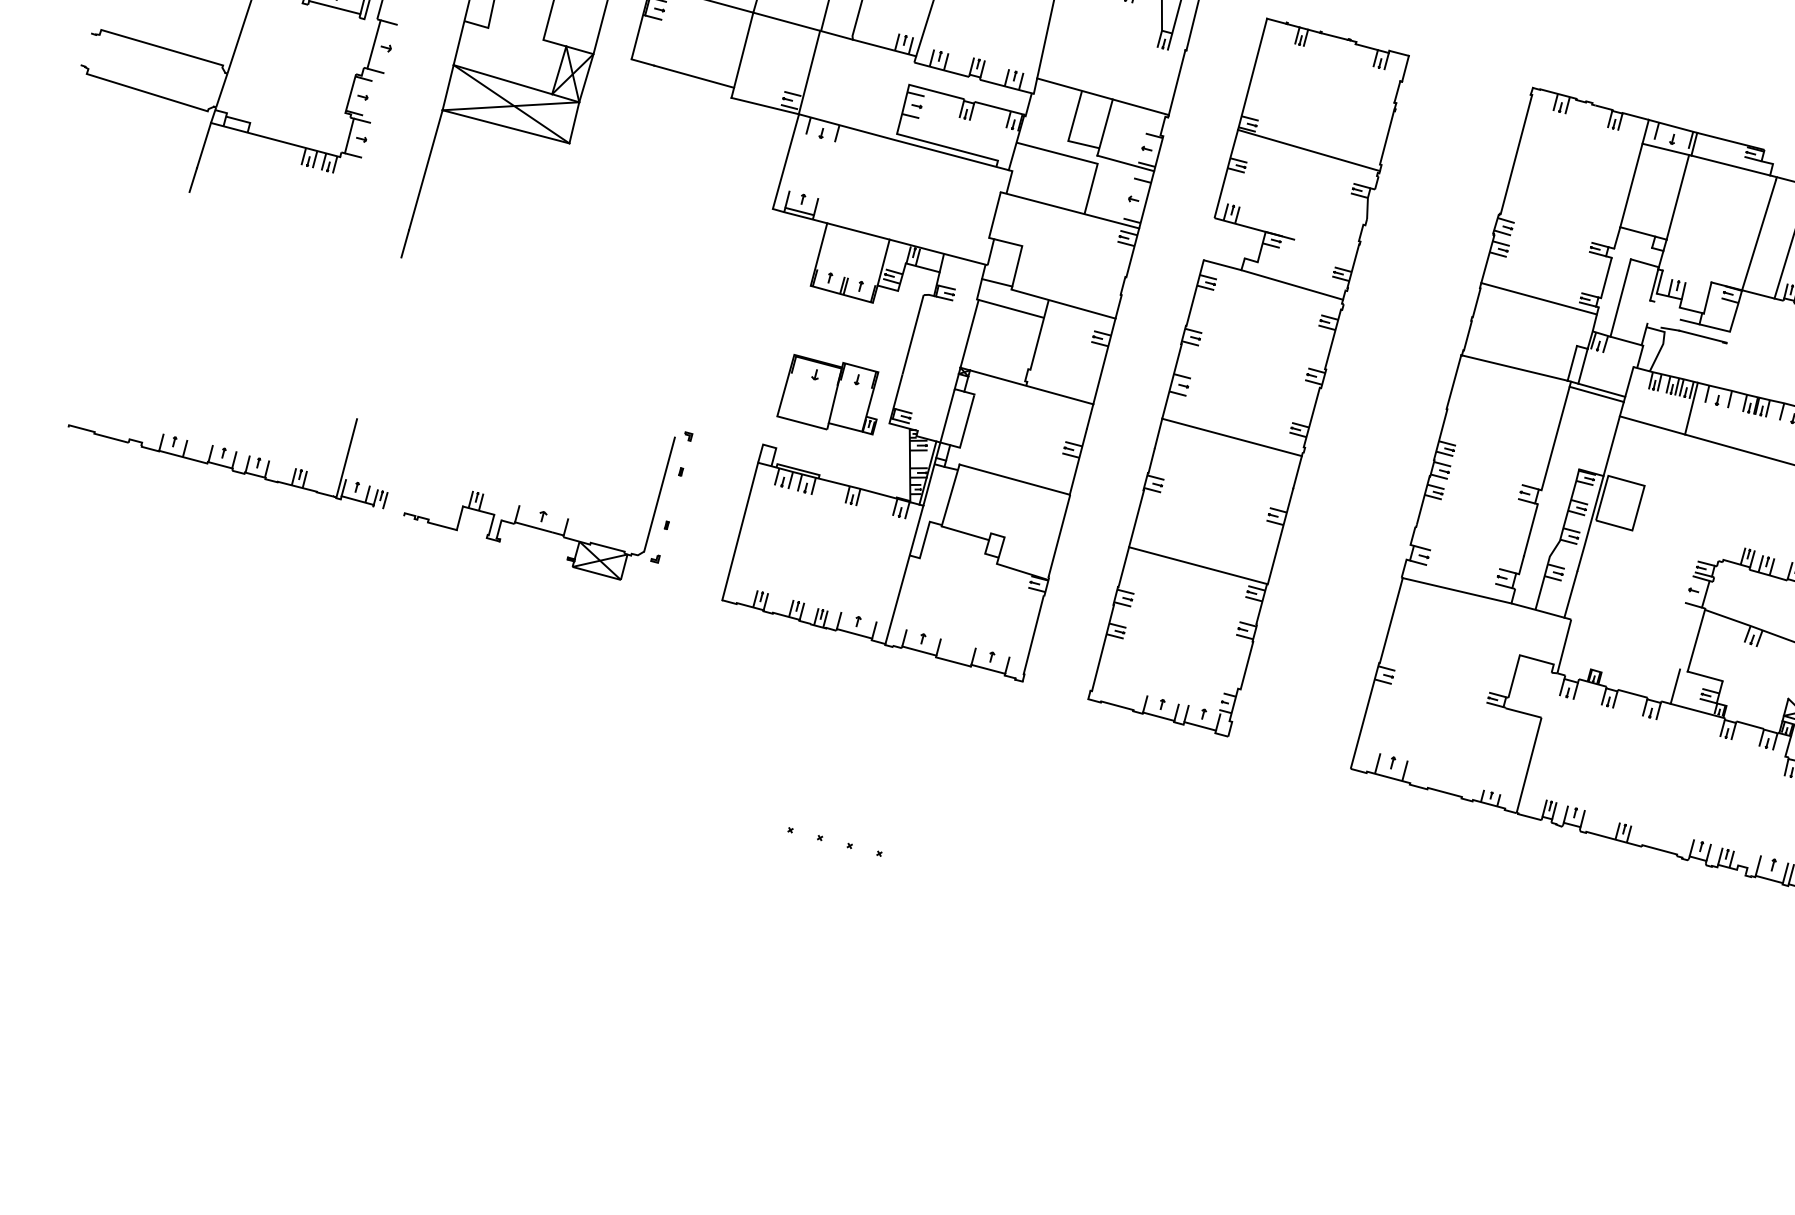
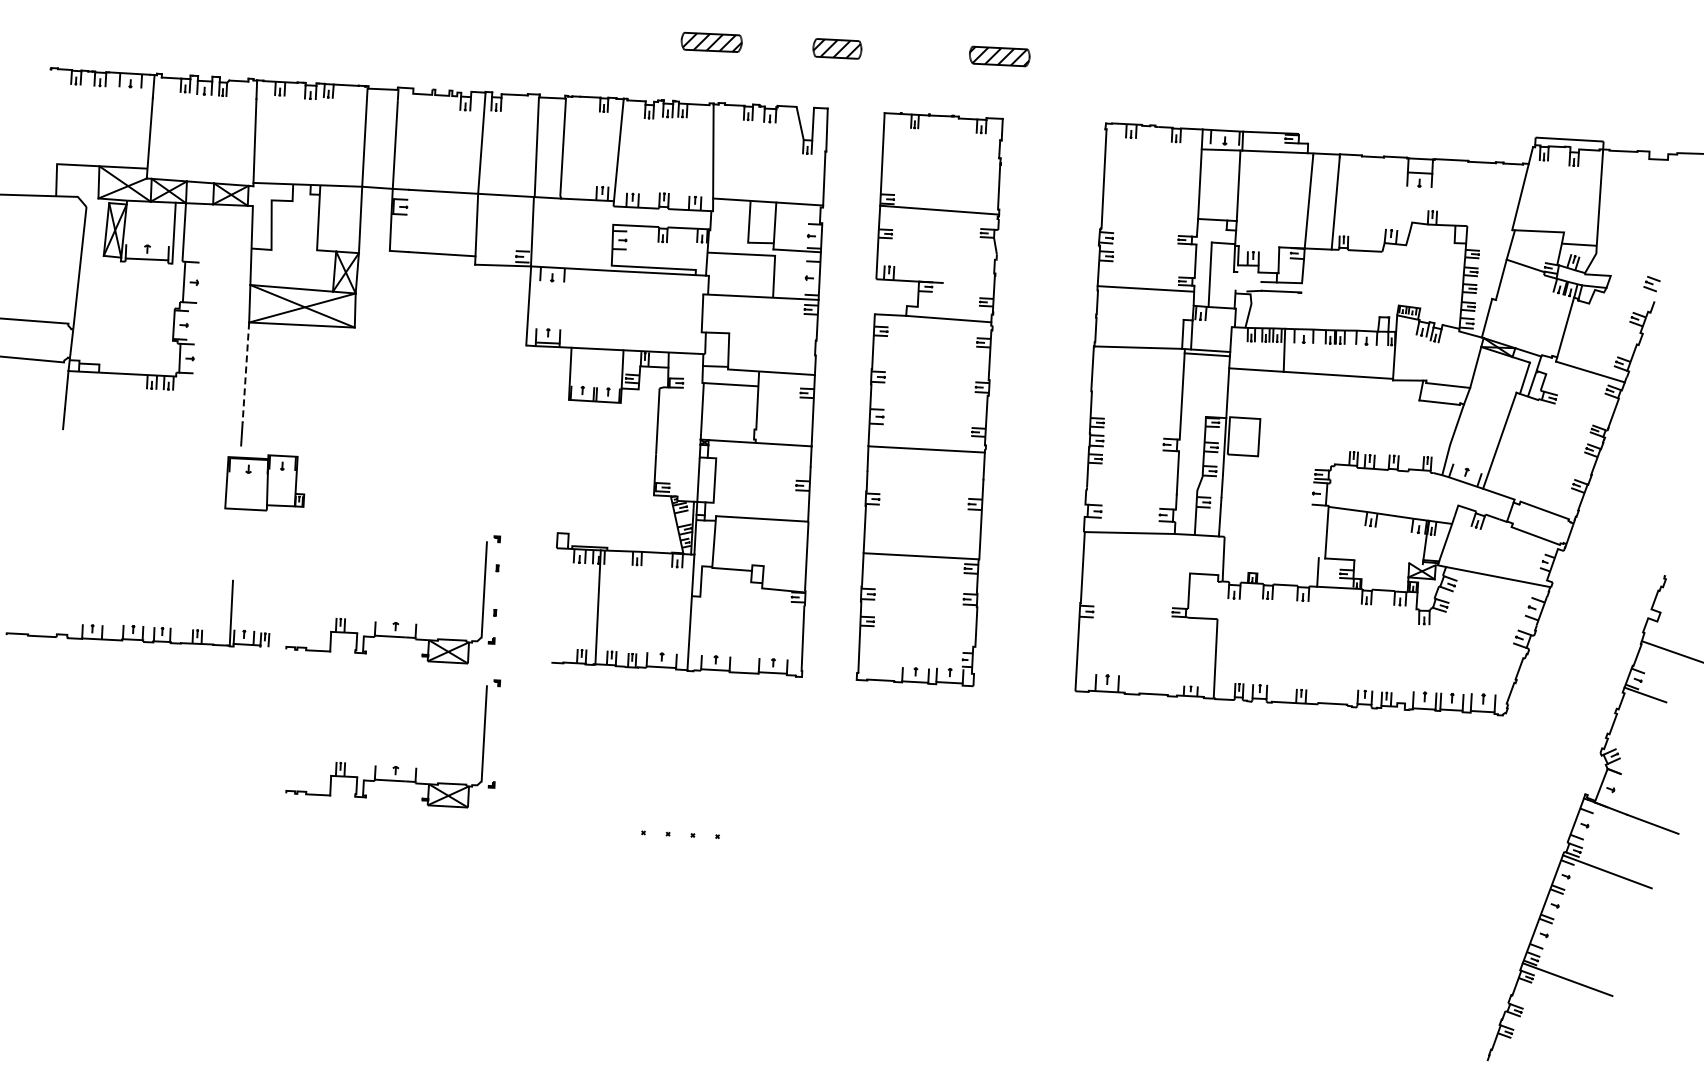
line: (425, 171) -> (245, 373), solid -> dashed
part: (831, 394) -> (264, 482), moved
line: (739, 531) -> (597, 607), moved
part: (504, 685) -> (393, 766), added

